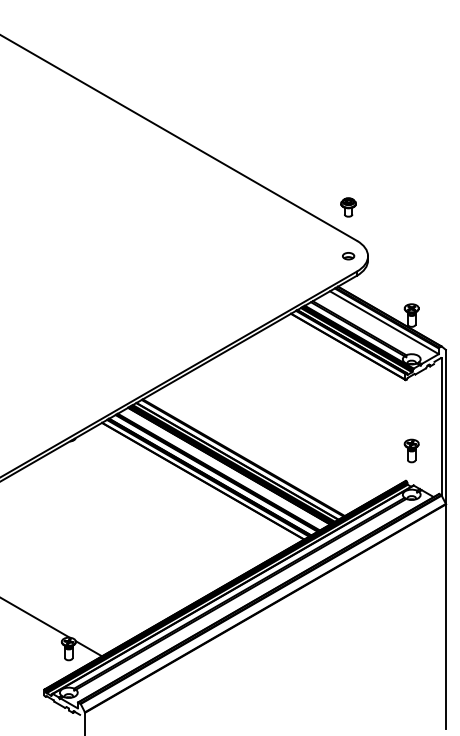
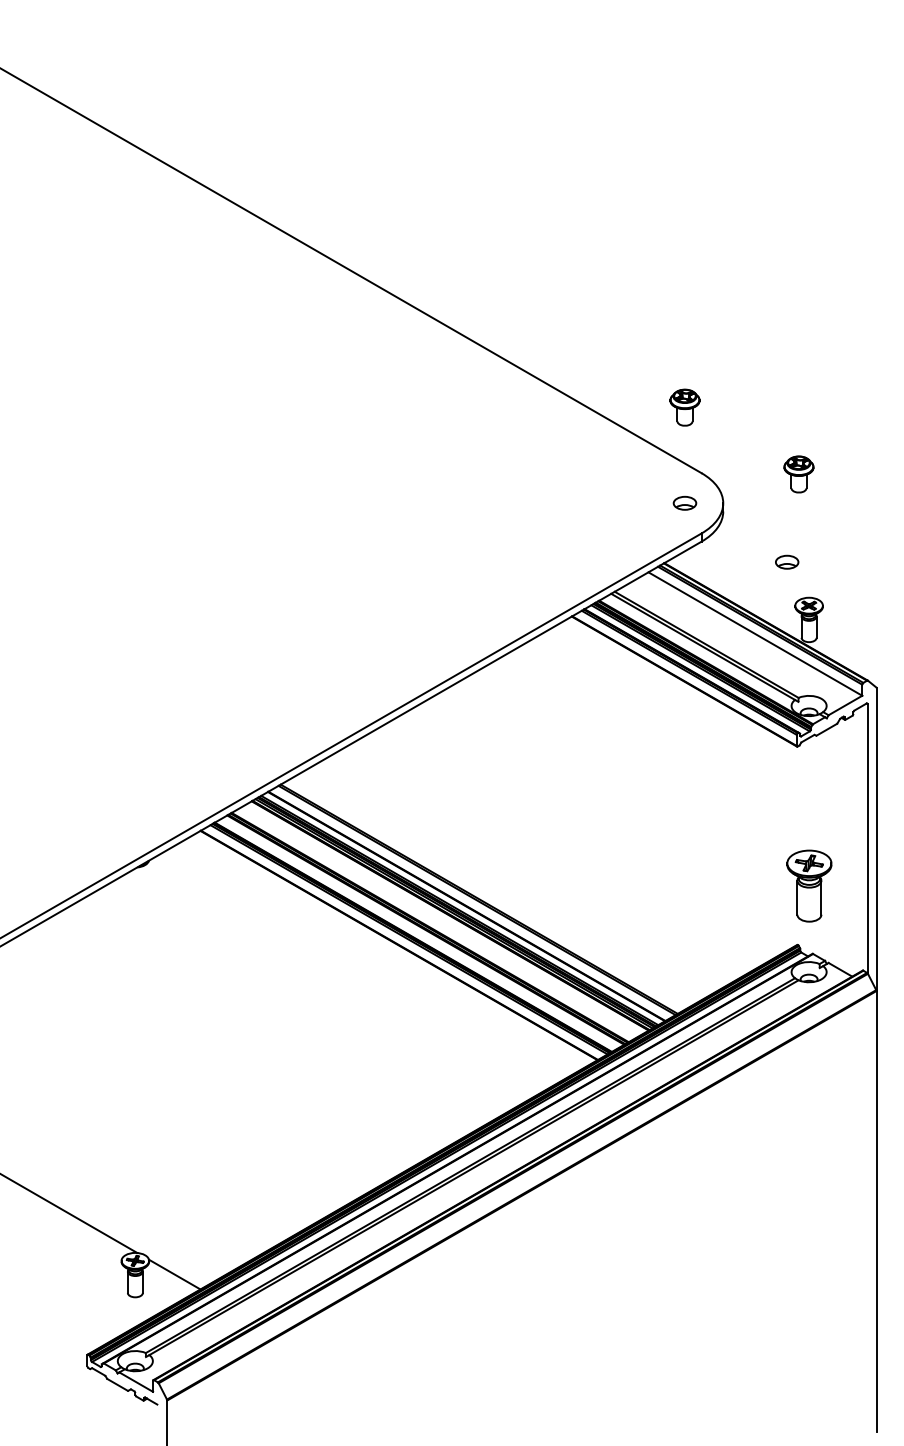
part: (406, 241) -> (798, 474), added
part: (400, 286) -> (787, 562), added
part: (411, 450) -> (808, 885), size x1.6

